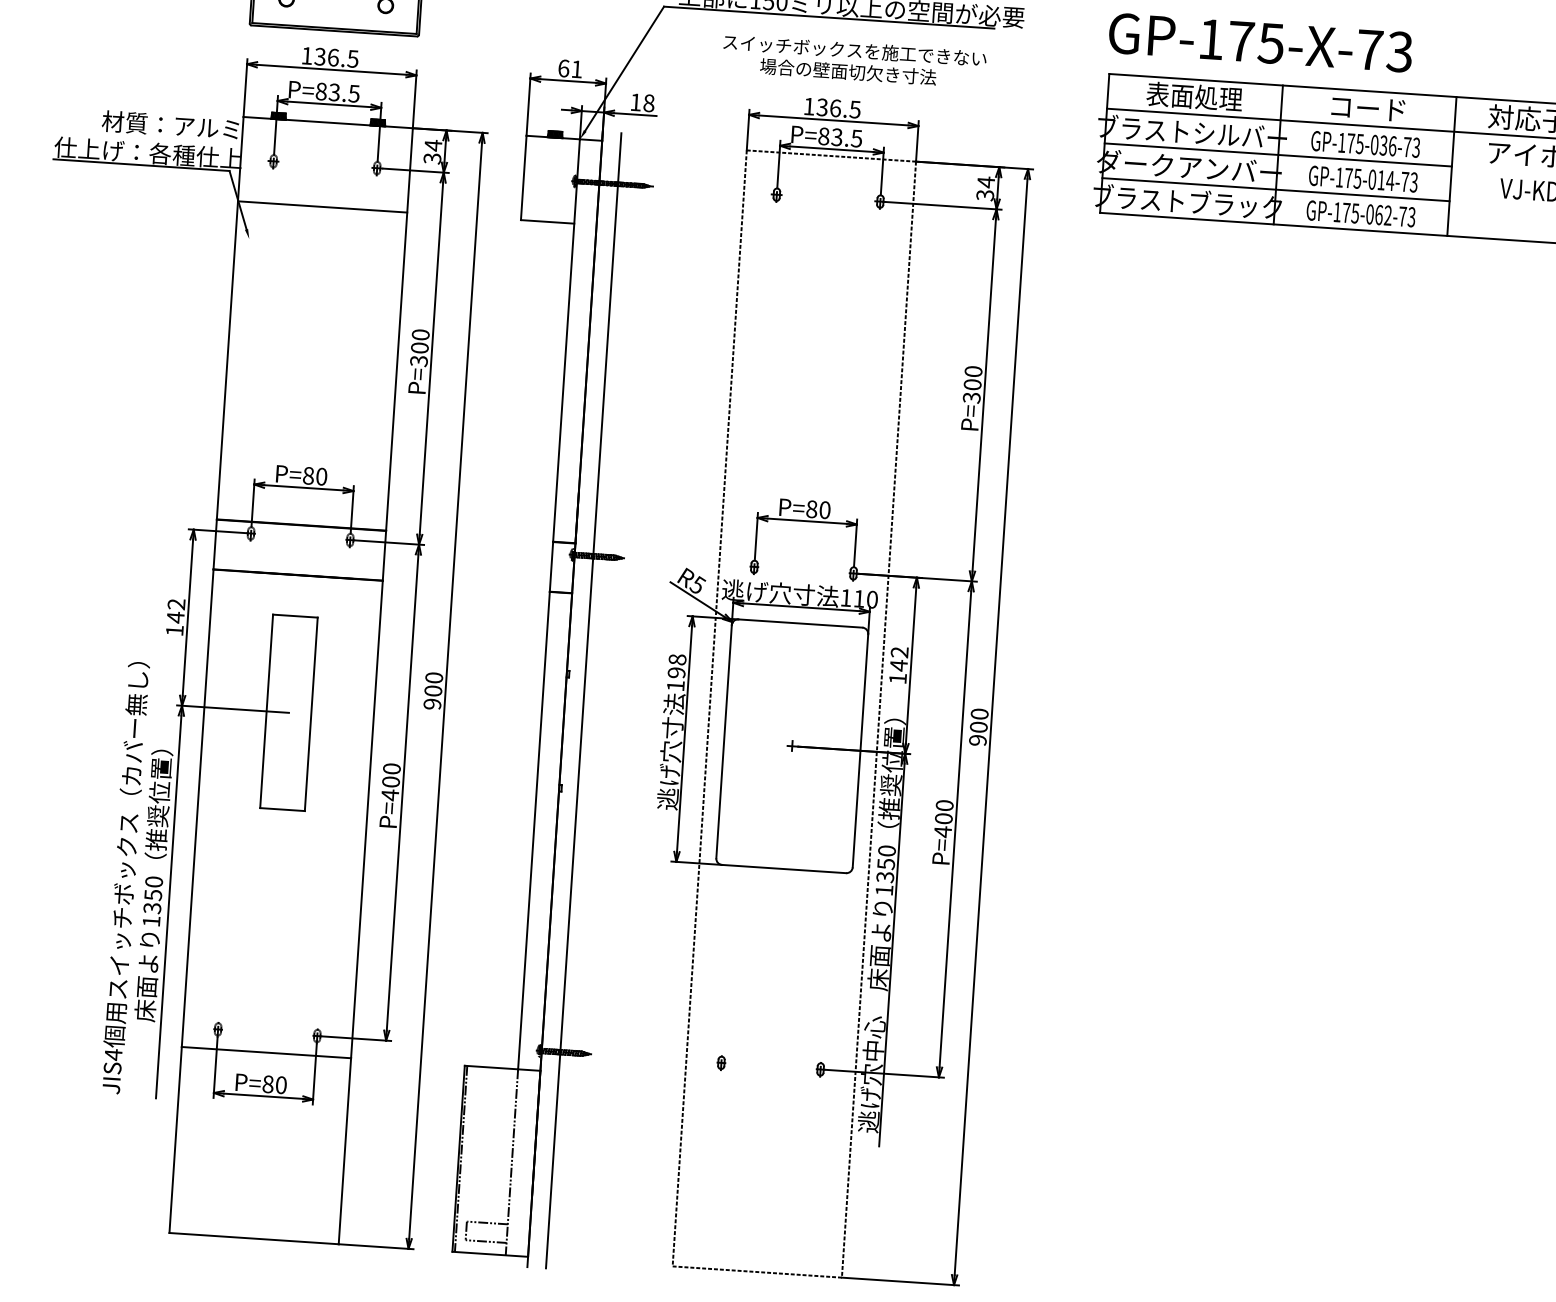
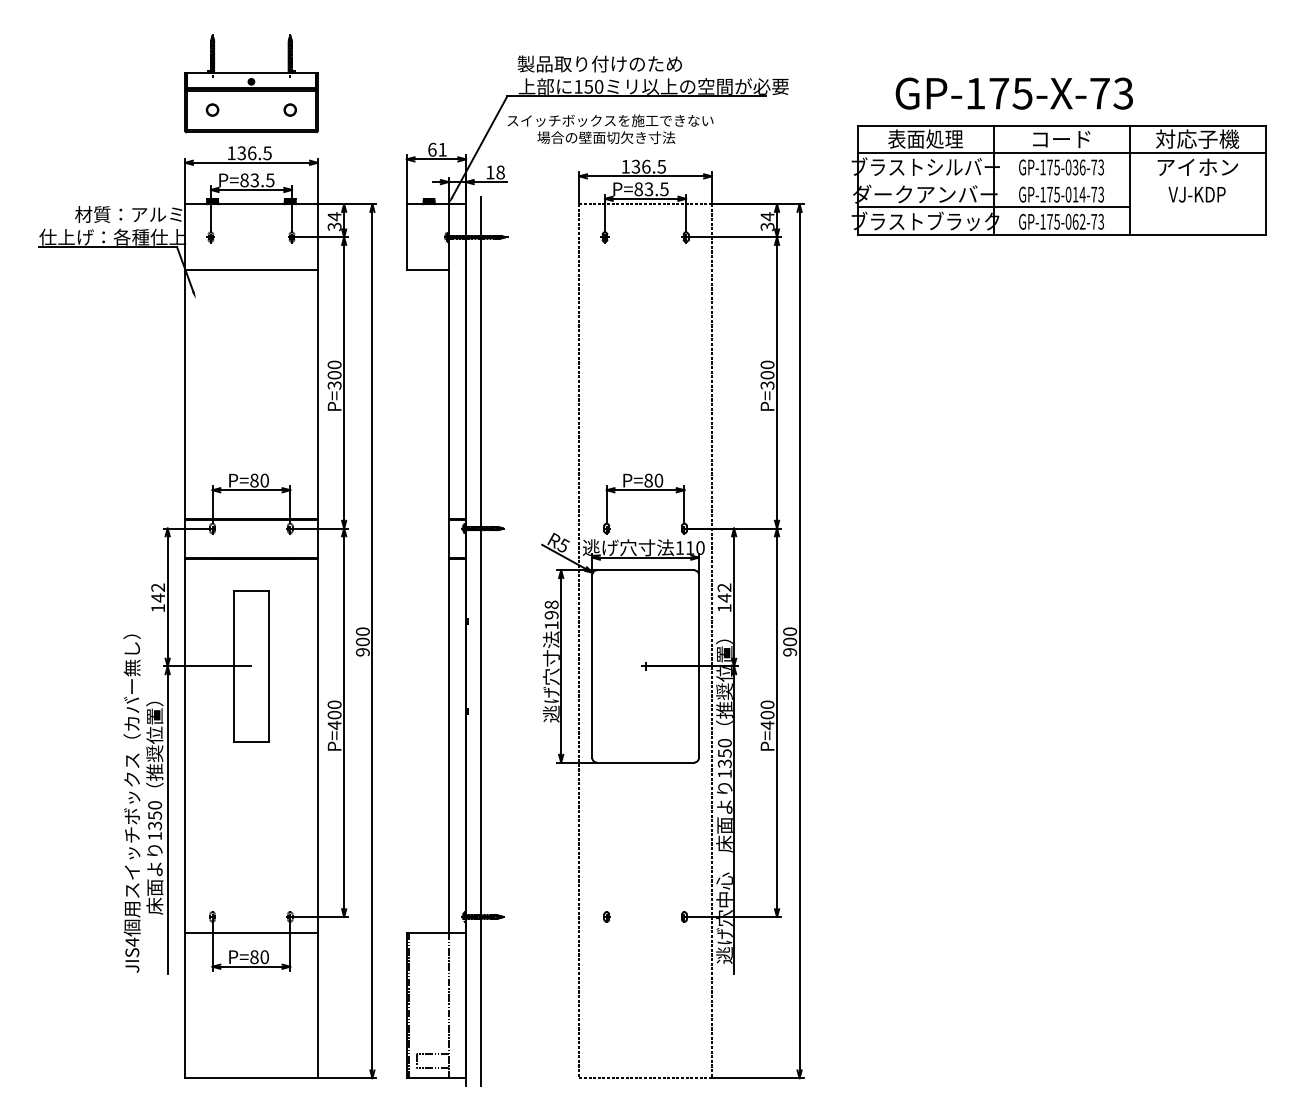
text: (1259, 42) -> (1013, 93), moved
text: (854, 61) -> (610, 129), moved
line: (1277, 155) -> (993, 180), removed

